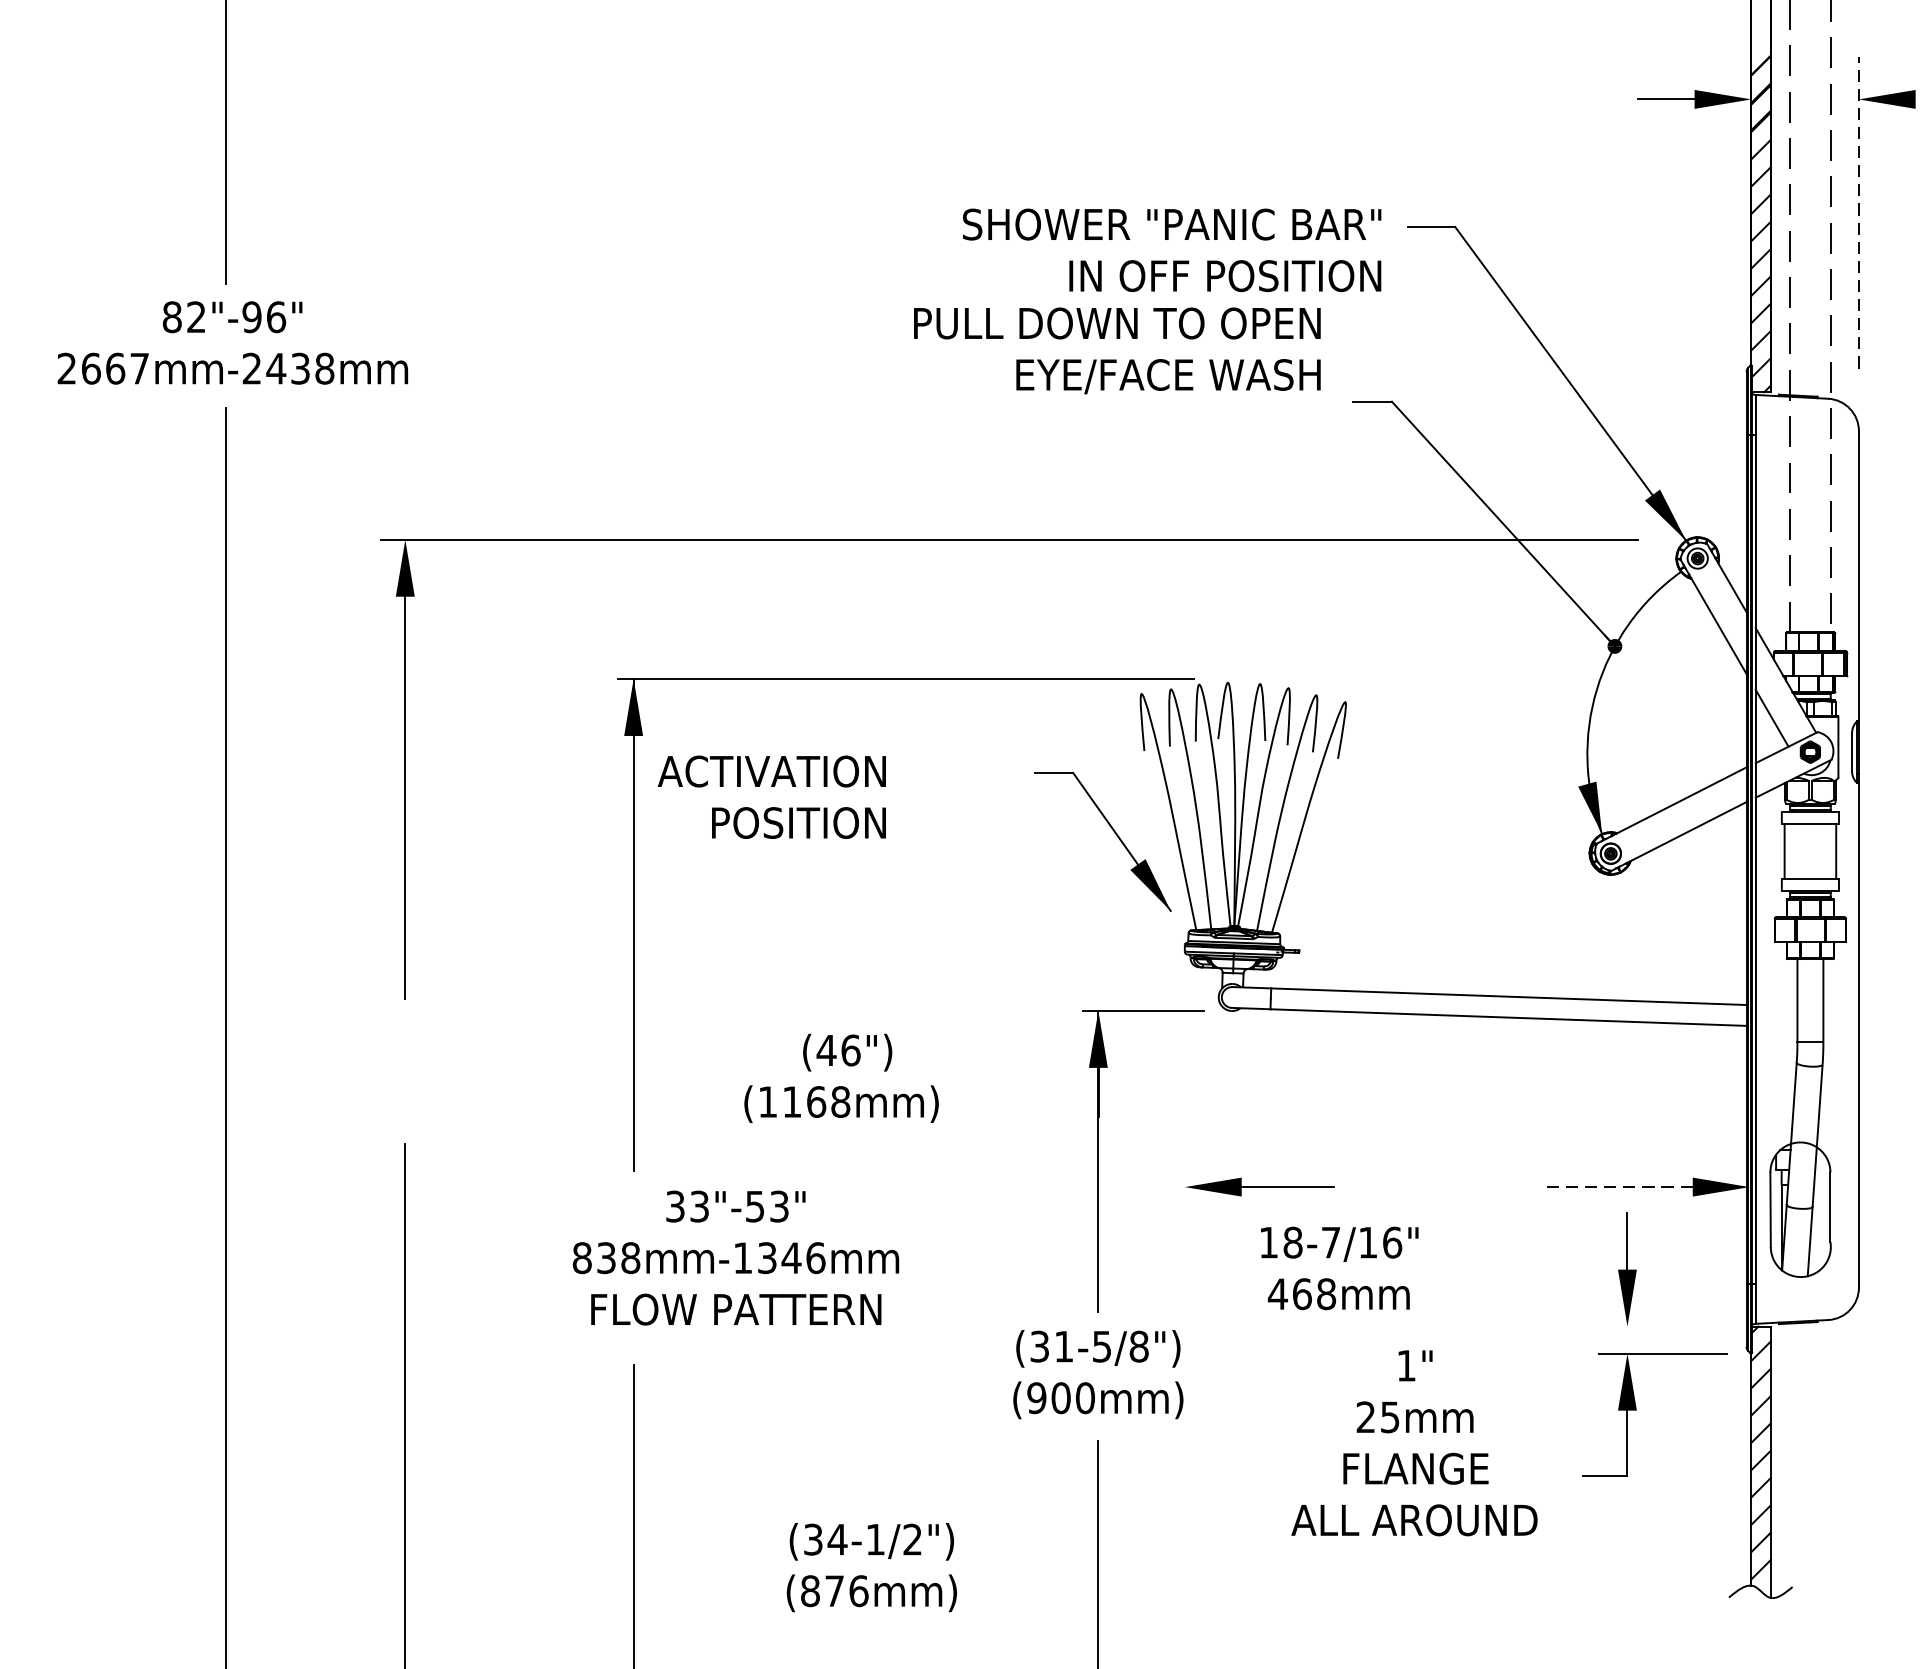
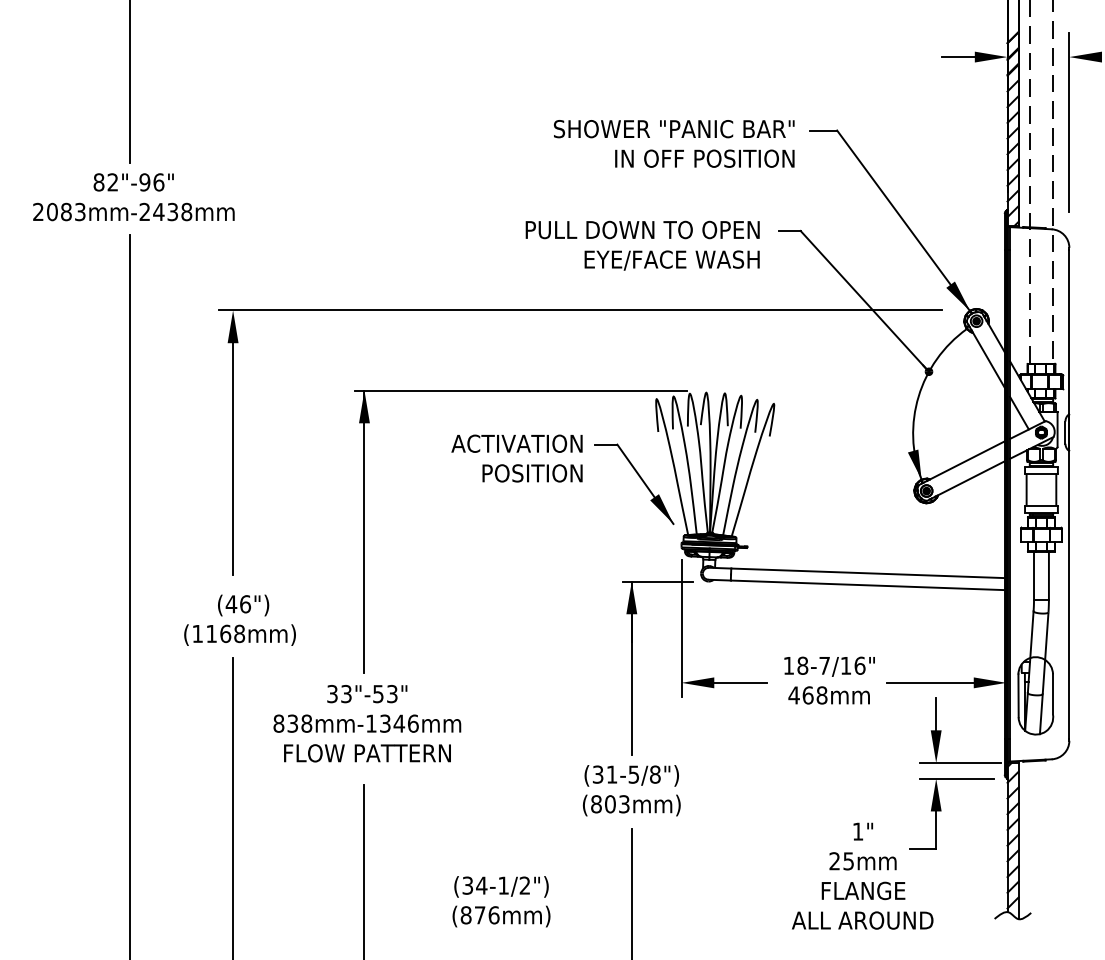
line: (1859, 213) -> (1069, 122), dashed -> solid
text: (1116, 350) -> (642, 245), moved
text: (115, 367) -> (66, 211), 2667mm-2438mm -> 2083mm-2438mm
text: (771, 797) -> (516, 458), moved
text: (840, 1076) -> (239, 619), moved
line: (1184, 1092) -> (681, 628), added
line: (1617, 1186) -> (930, 682), dashed -> solid
text: (736, 1257) -> (367, 723), moved
text: (1339, 1268) -> (829, 680), moved
line: (1667, 1327) -> (959, 763), added
text: (1061, 1398) -> (610, 804), (900mm) -> (803mm)
text: (1414, 1442) -> (862, 875), moved

